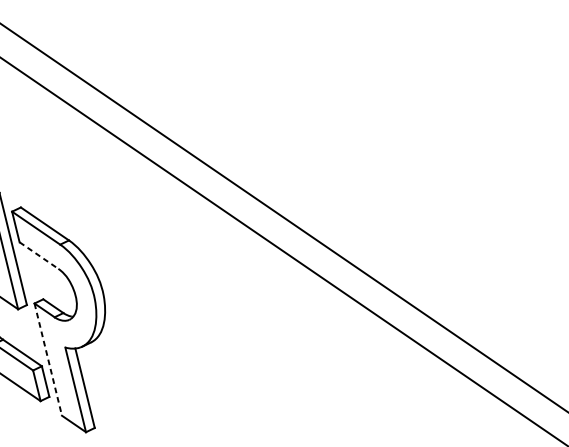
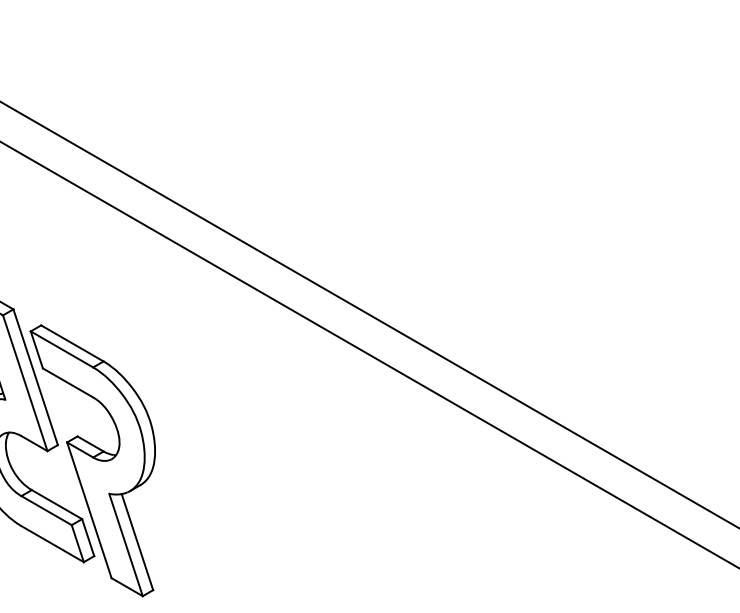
line: (39, 256) -> (68, 383), dashed -> solid
line: (48, 359) -> (89, 510), dashed -> solid

